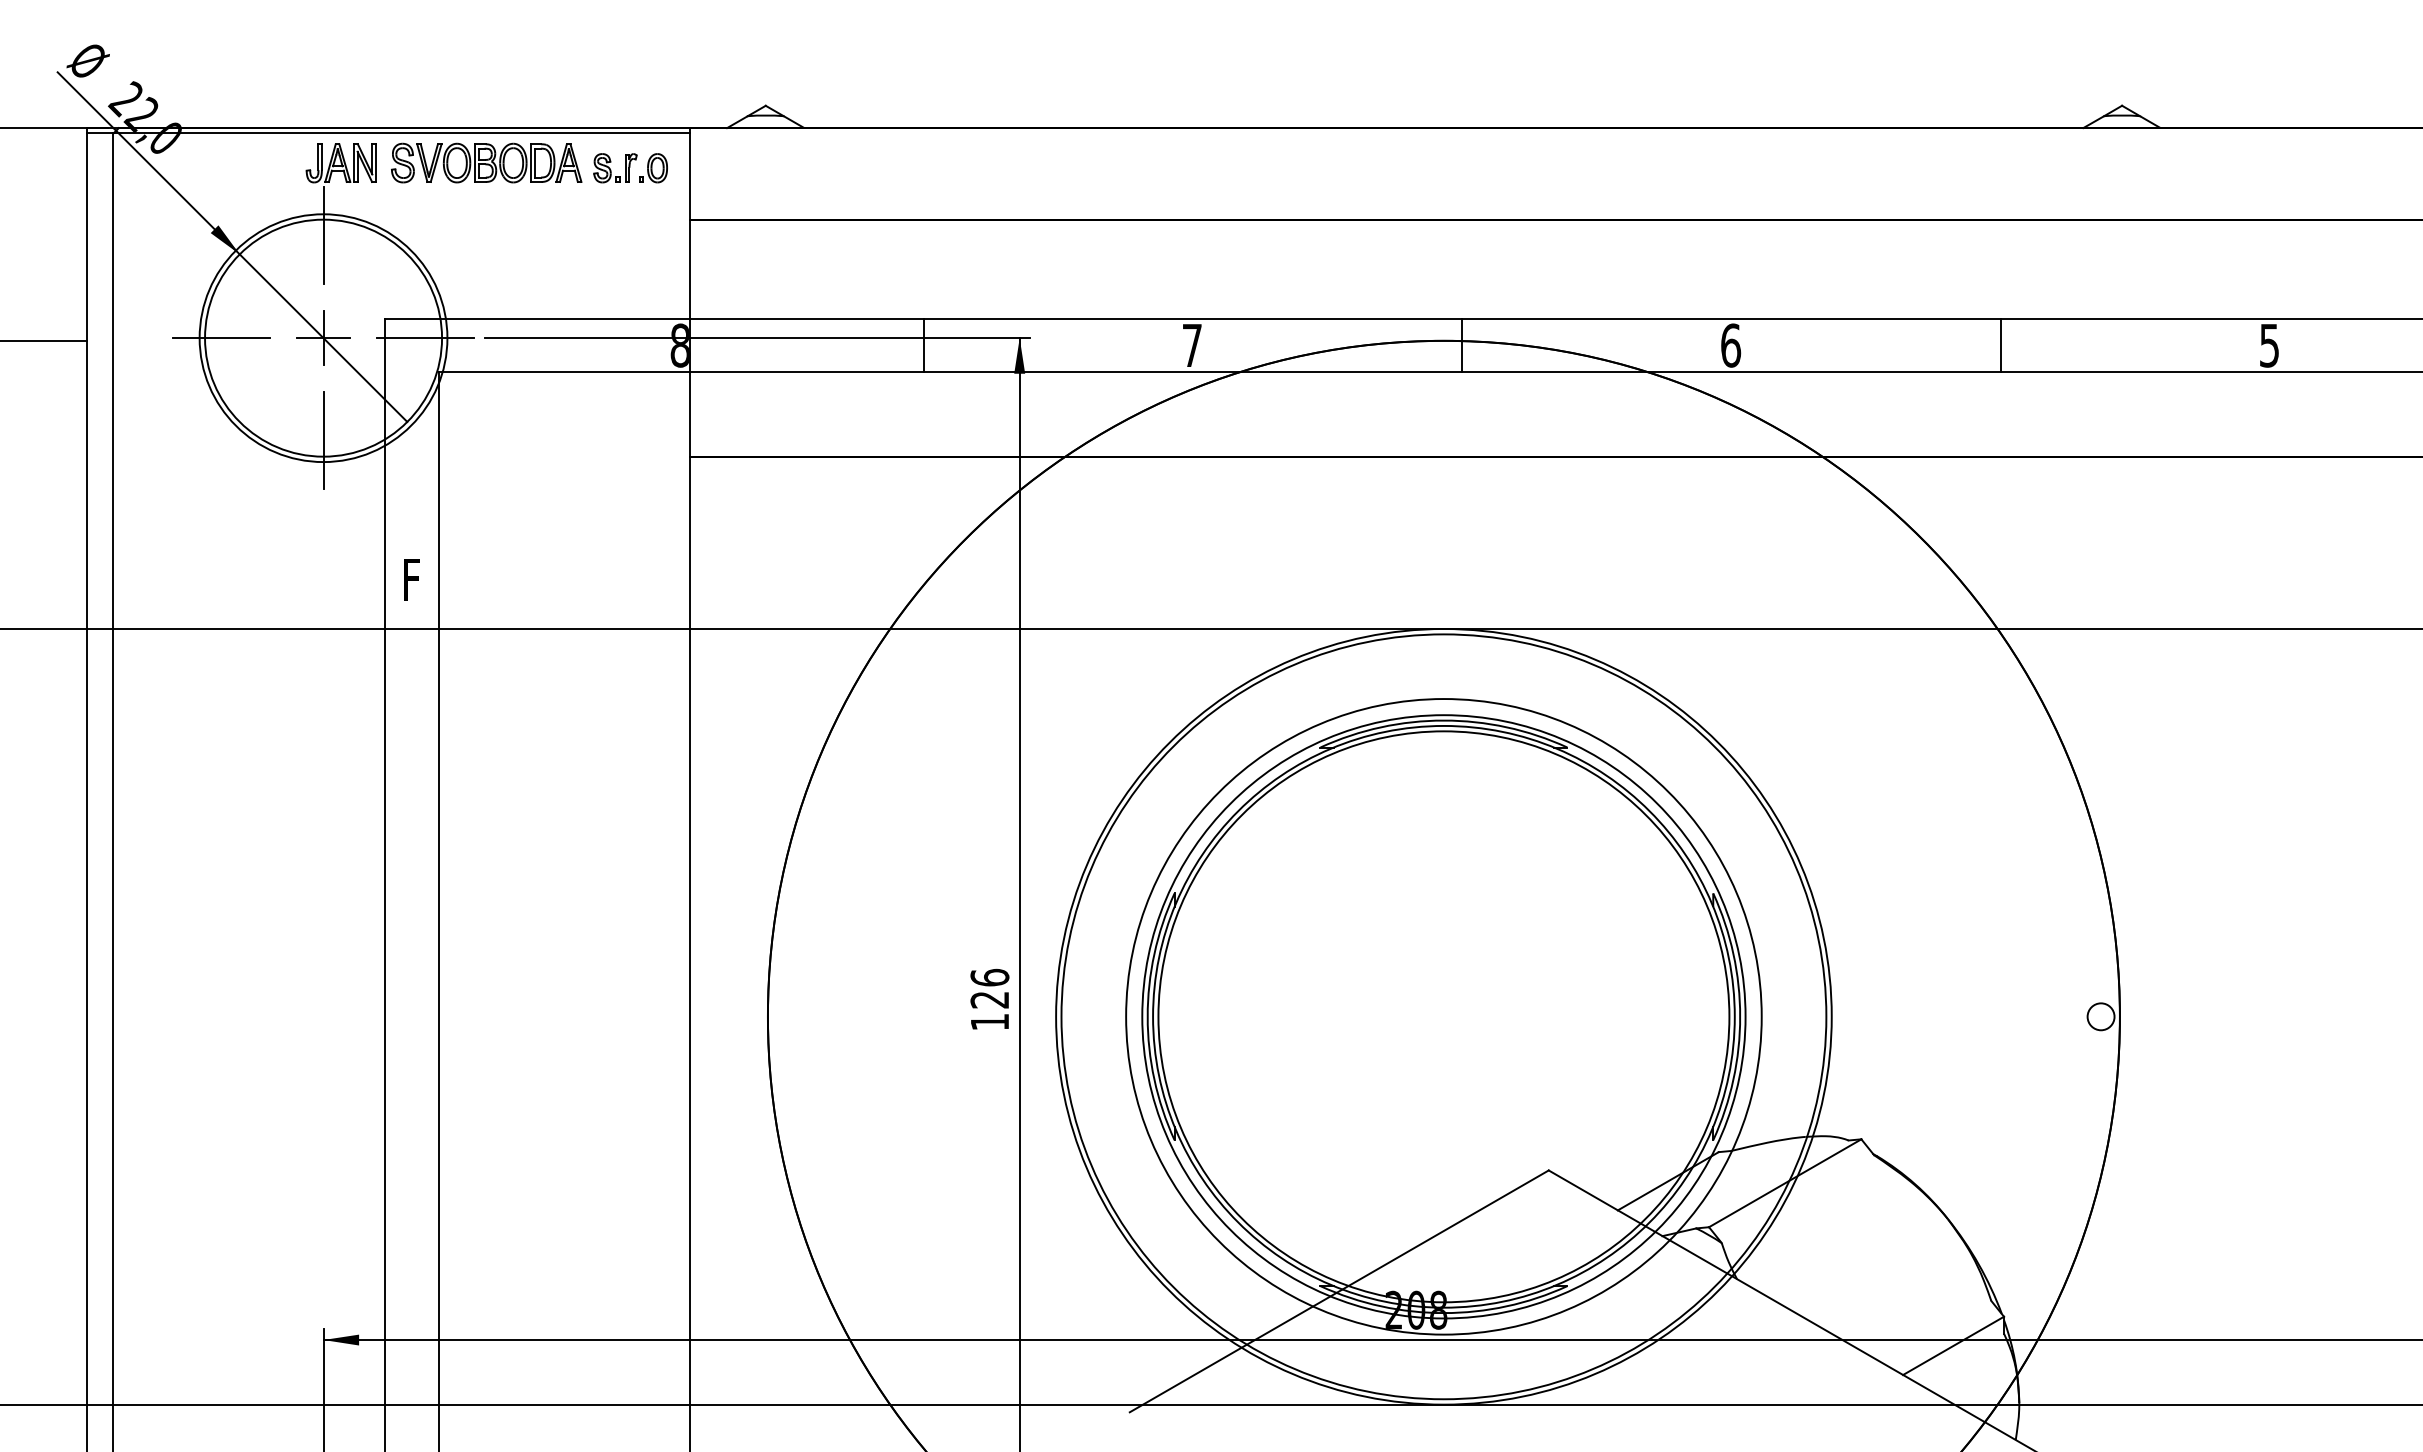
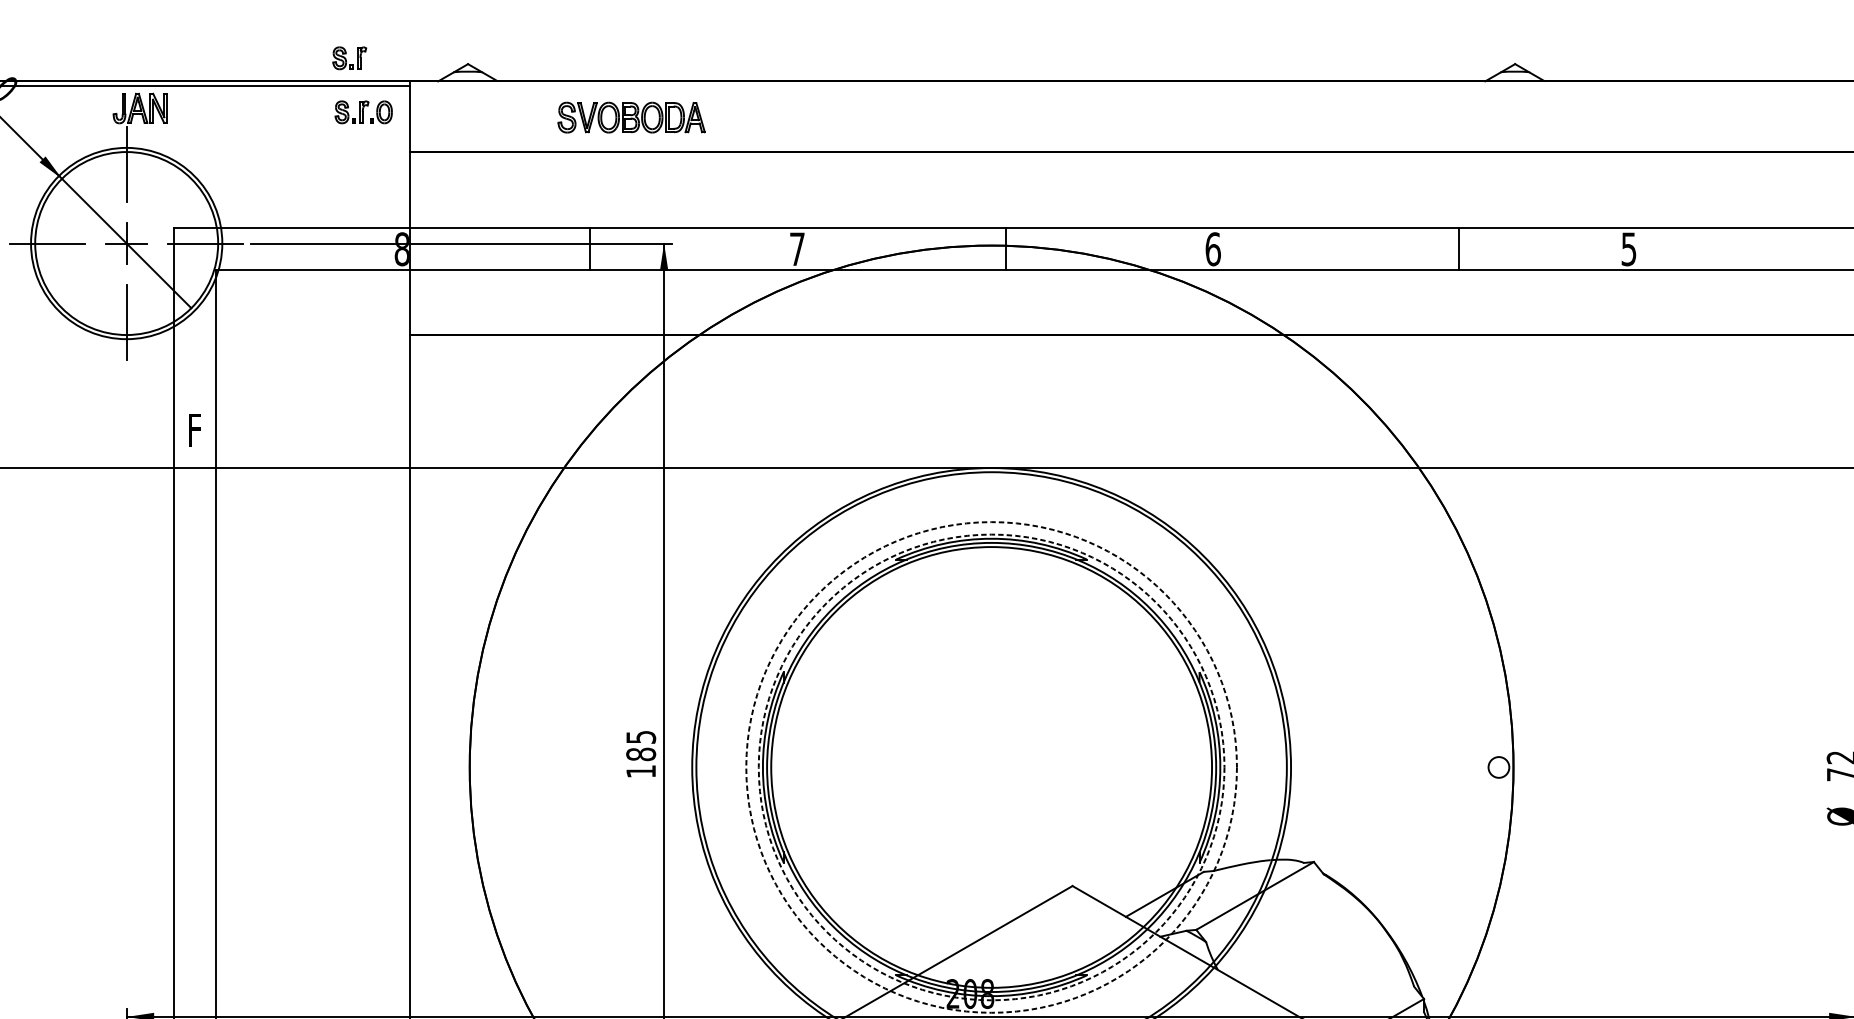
part: (612, 98) -> (349, 58), added
part: (486, 162) -> (631, 117), moved
line: (2000, 345) -> (1458, 249), moved
text: (989, 988) -> (640, 745), 126 -> 185
circle: (1443, 1016) -> (991, 767), solid -> dashed
circle: (1443, 1016) -> (991, 767), solid -> dashed

